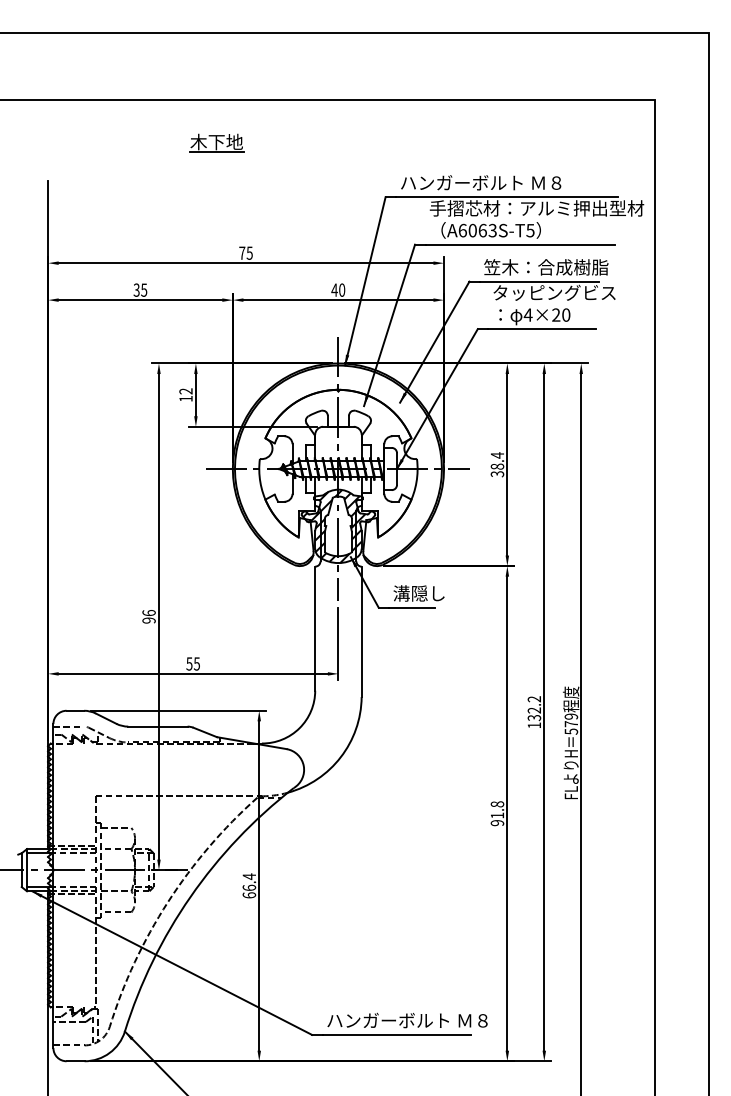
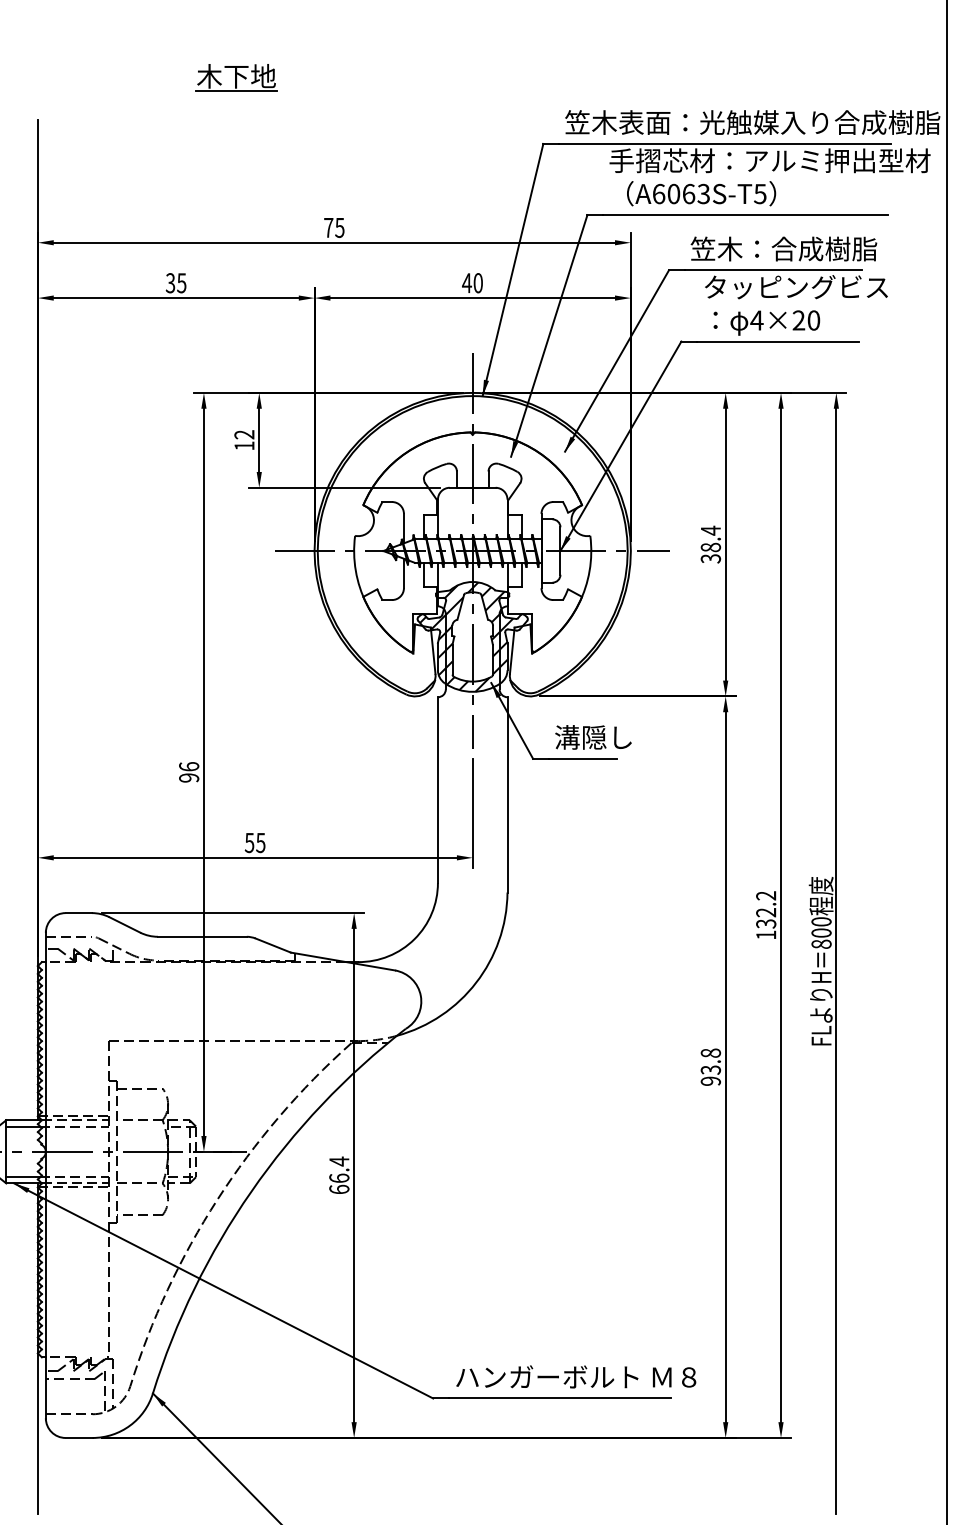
part: (216, 142) -> (236, 77), moved
text: (525, 182) -> (752, 121), ハンガーボルト Ｍ８ -> 笠木表面：光触媒入り合成樹脂
text: (571, 723) -> (821, 932), 579 -> 800
text: (497, 815) -> (710, 1069), 91.8 -> 93.8

